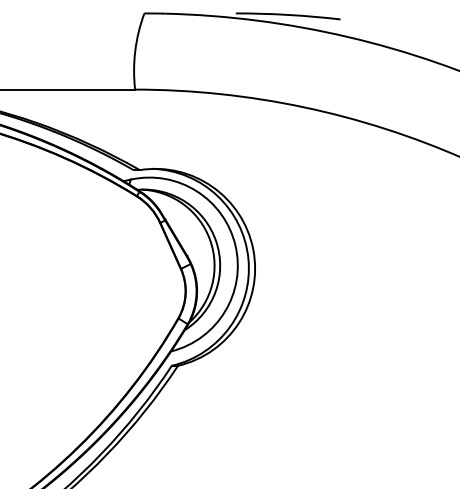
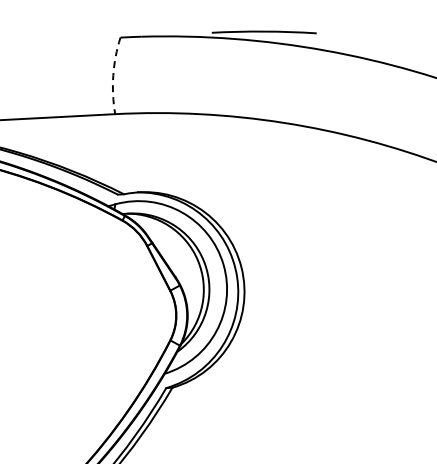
arc: (135, 50) -> (113, 75), solid -> dashed

